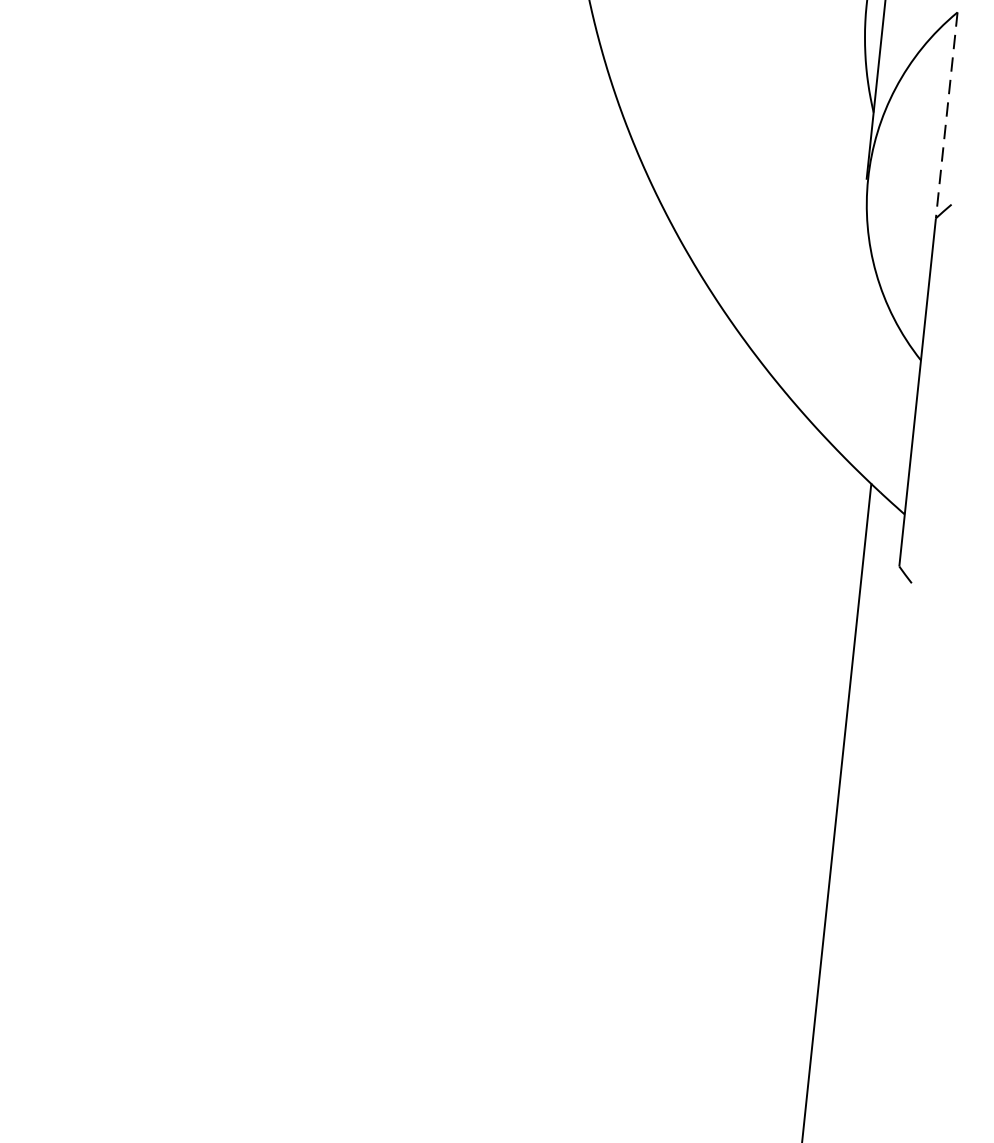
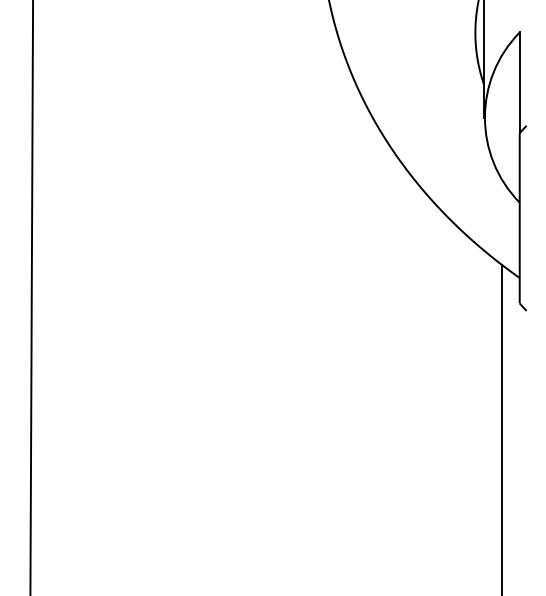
line: (946, 116) -> (519, 83), dashed -> solid

